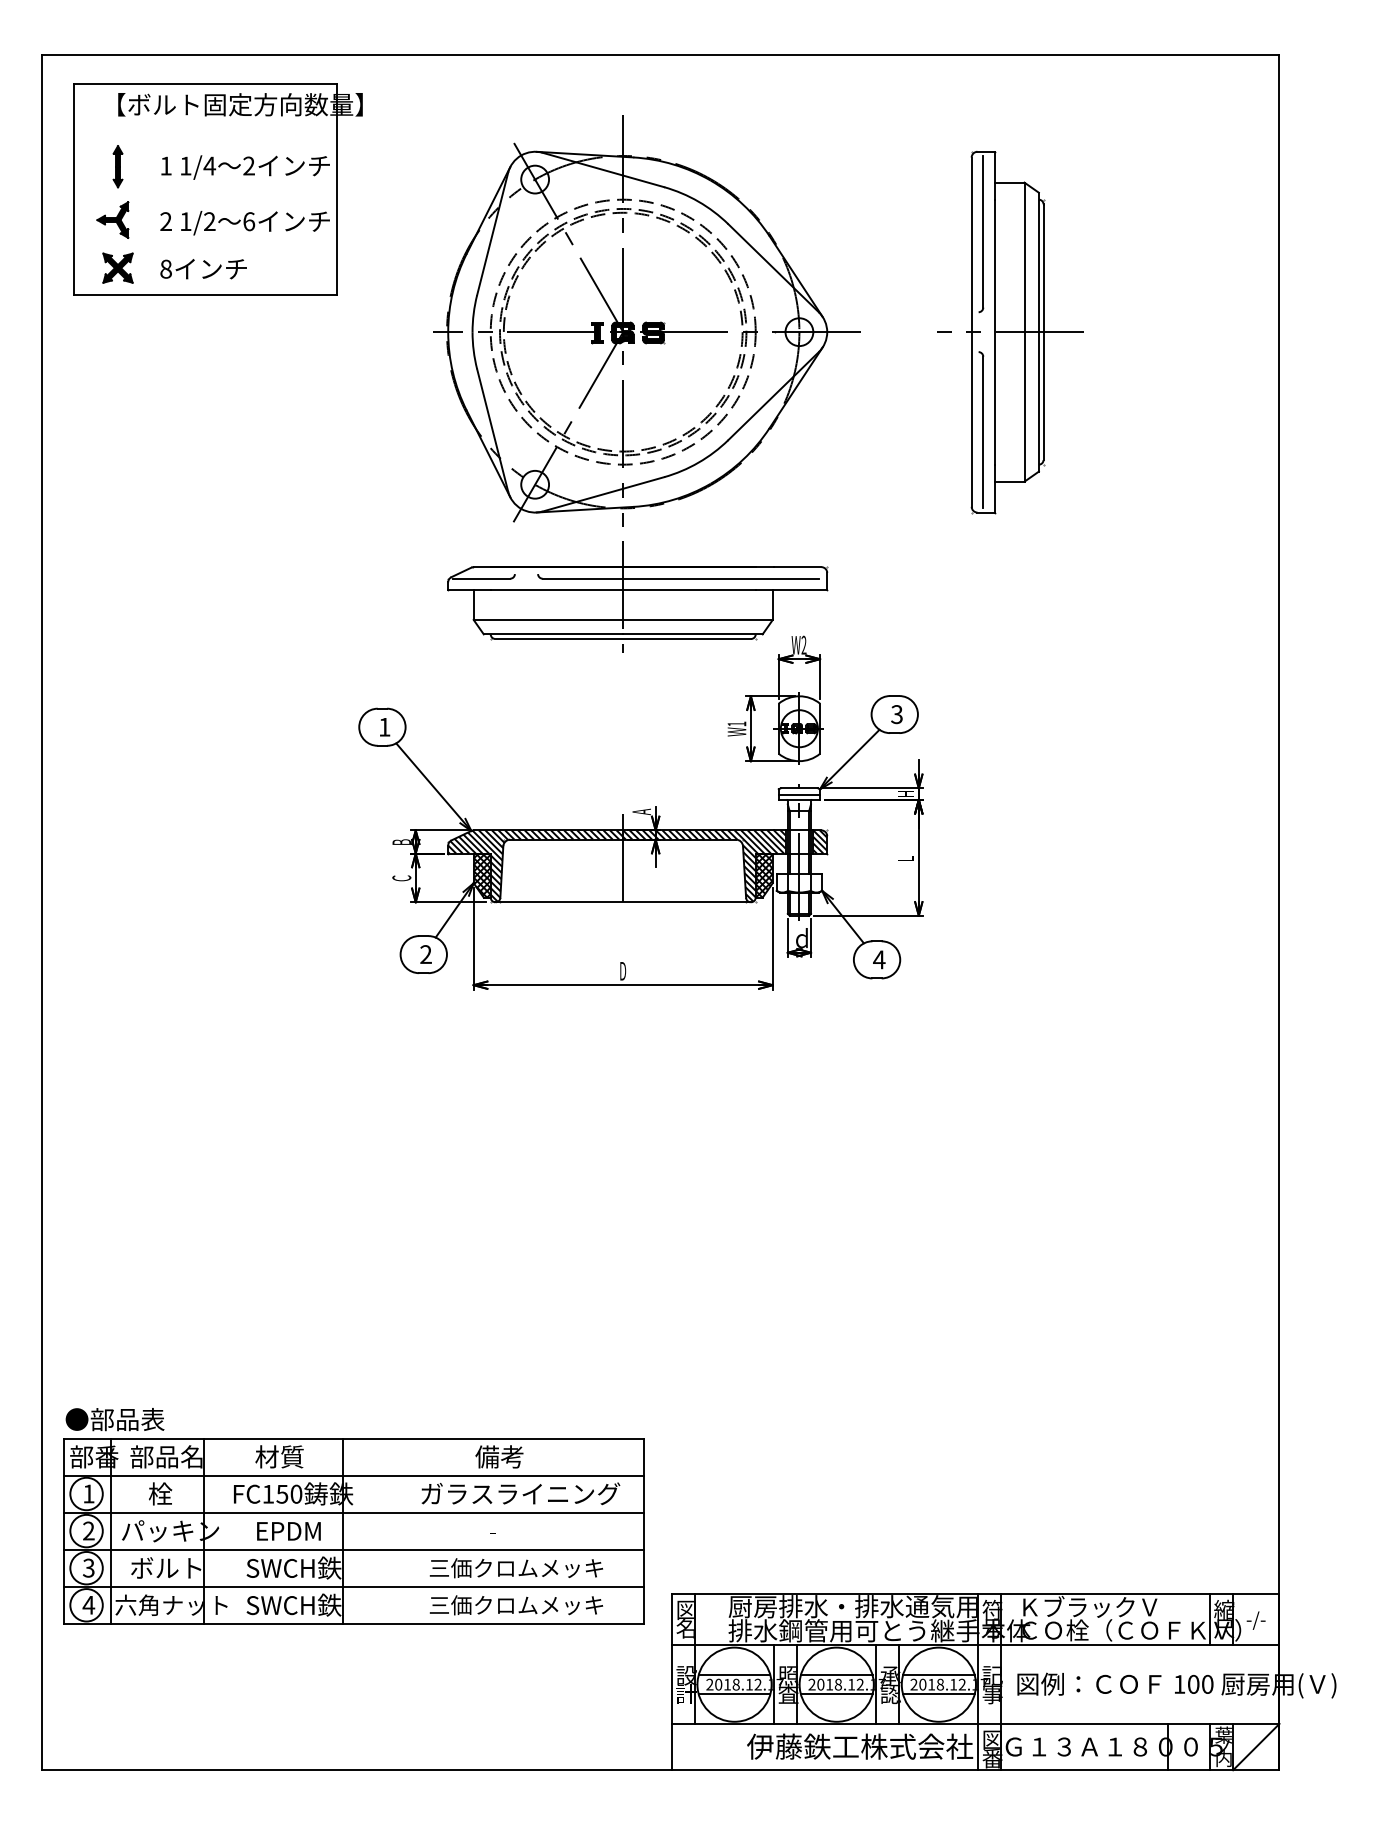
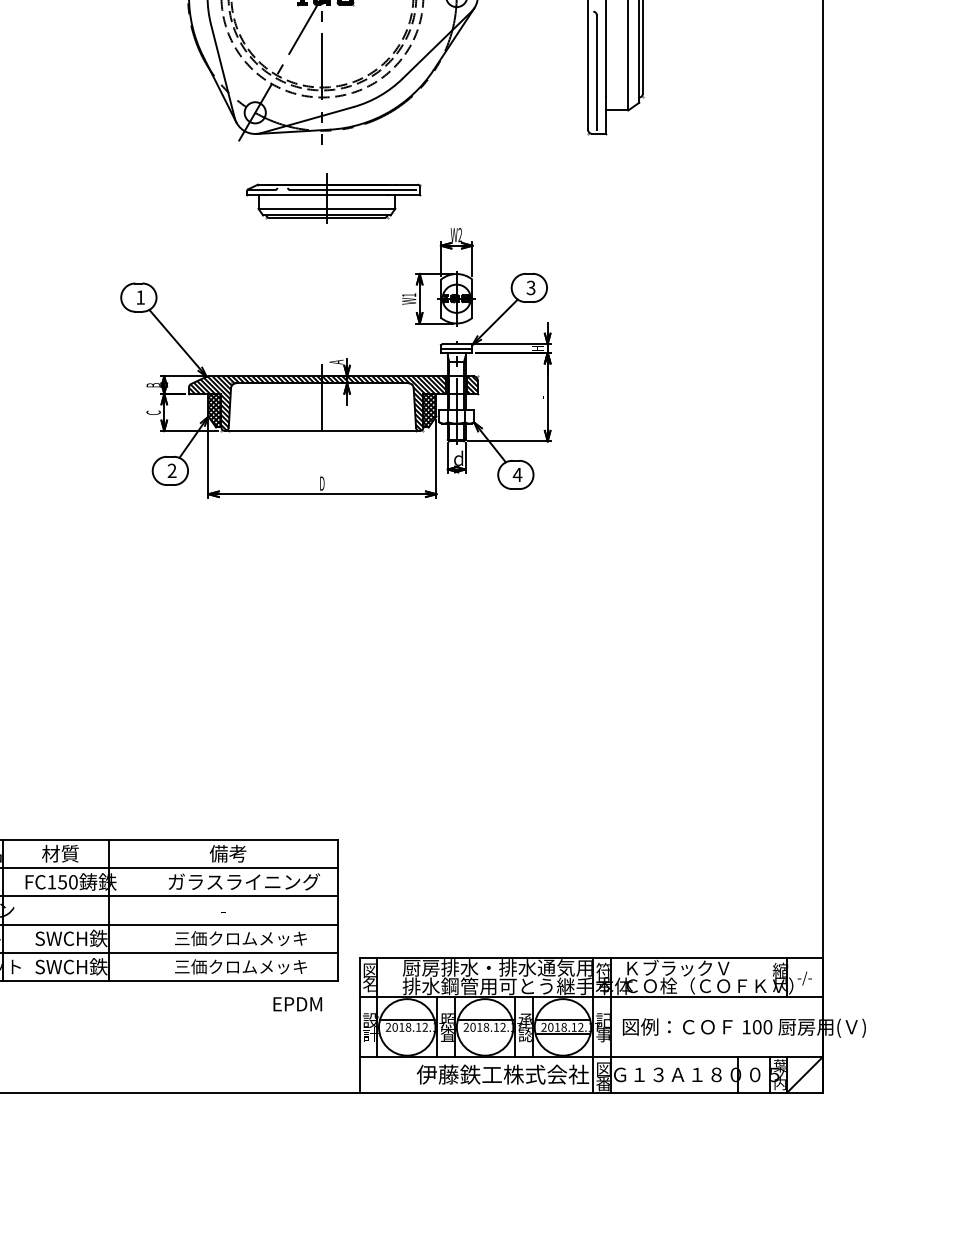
part: (637, 596) -> (333, 197), size x0.6
text: (288, 1531) -> (297, 1004), moved
line: (1209, 1619) -> (769, 977), removed
line: (734, 1693) -> (407, 1034), removed
line: (836, 1693) -> (484, 1034), removed

